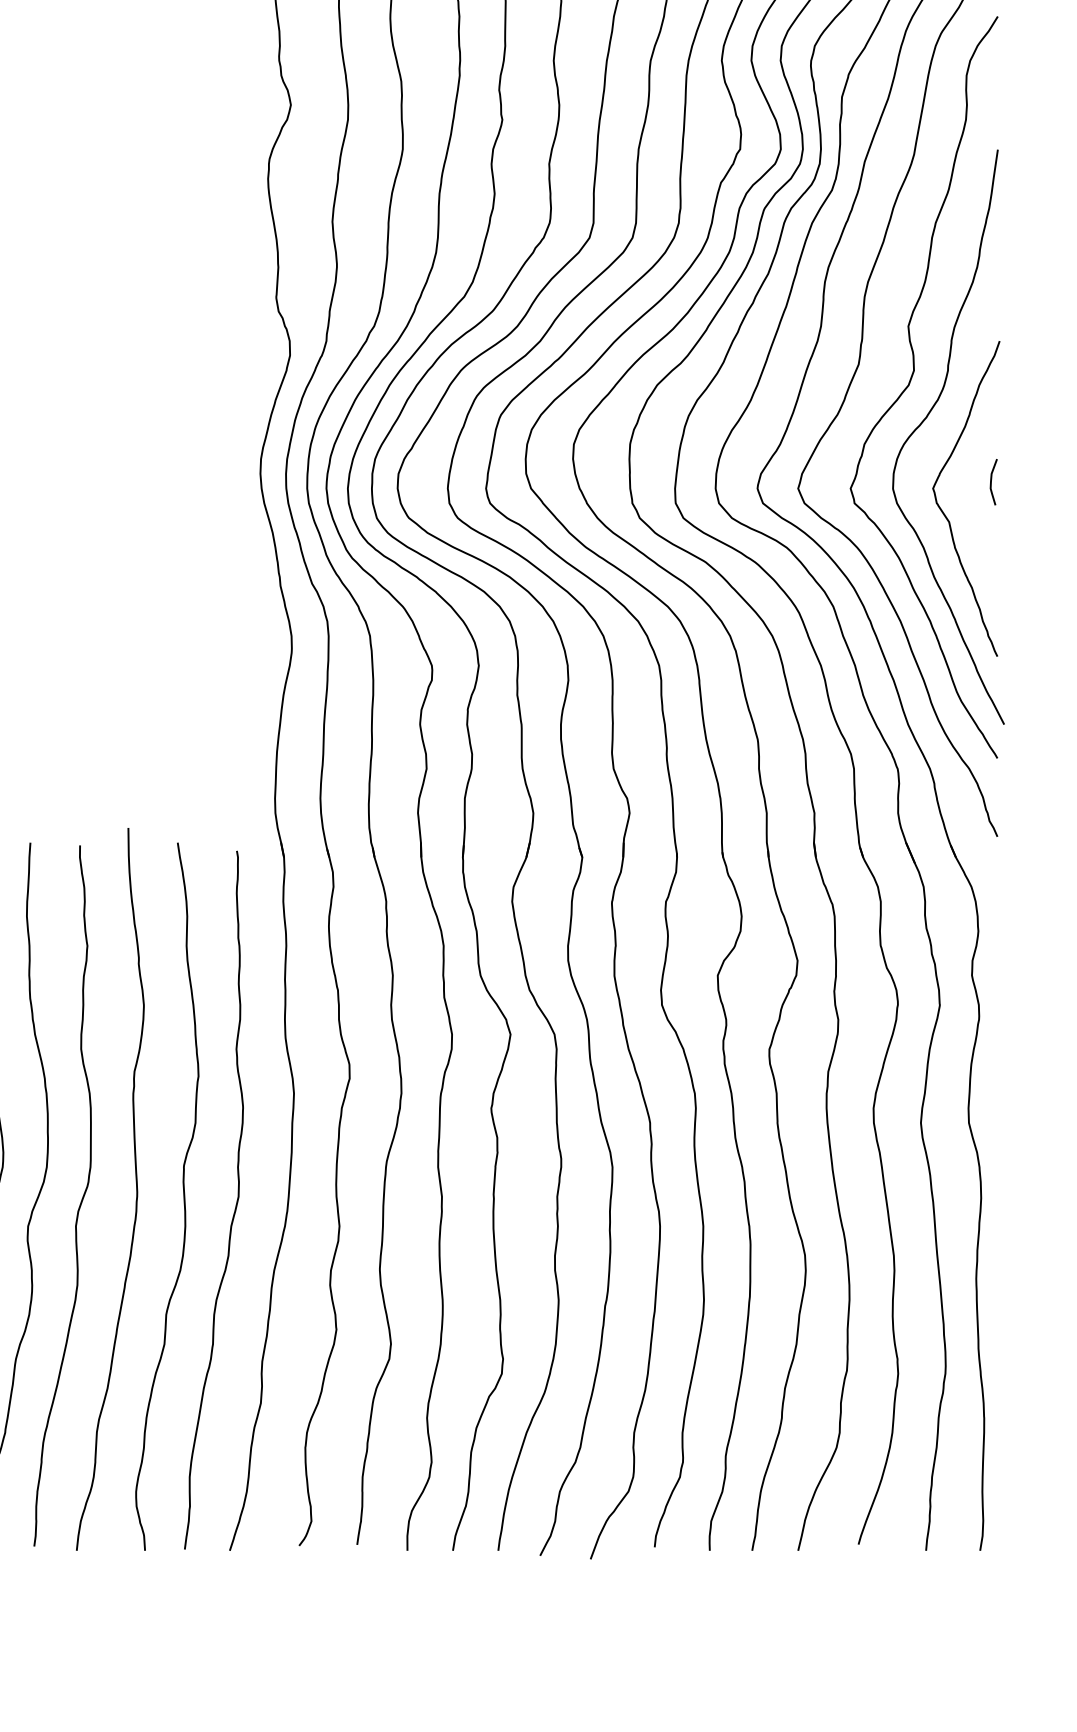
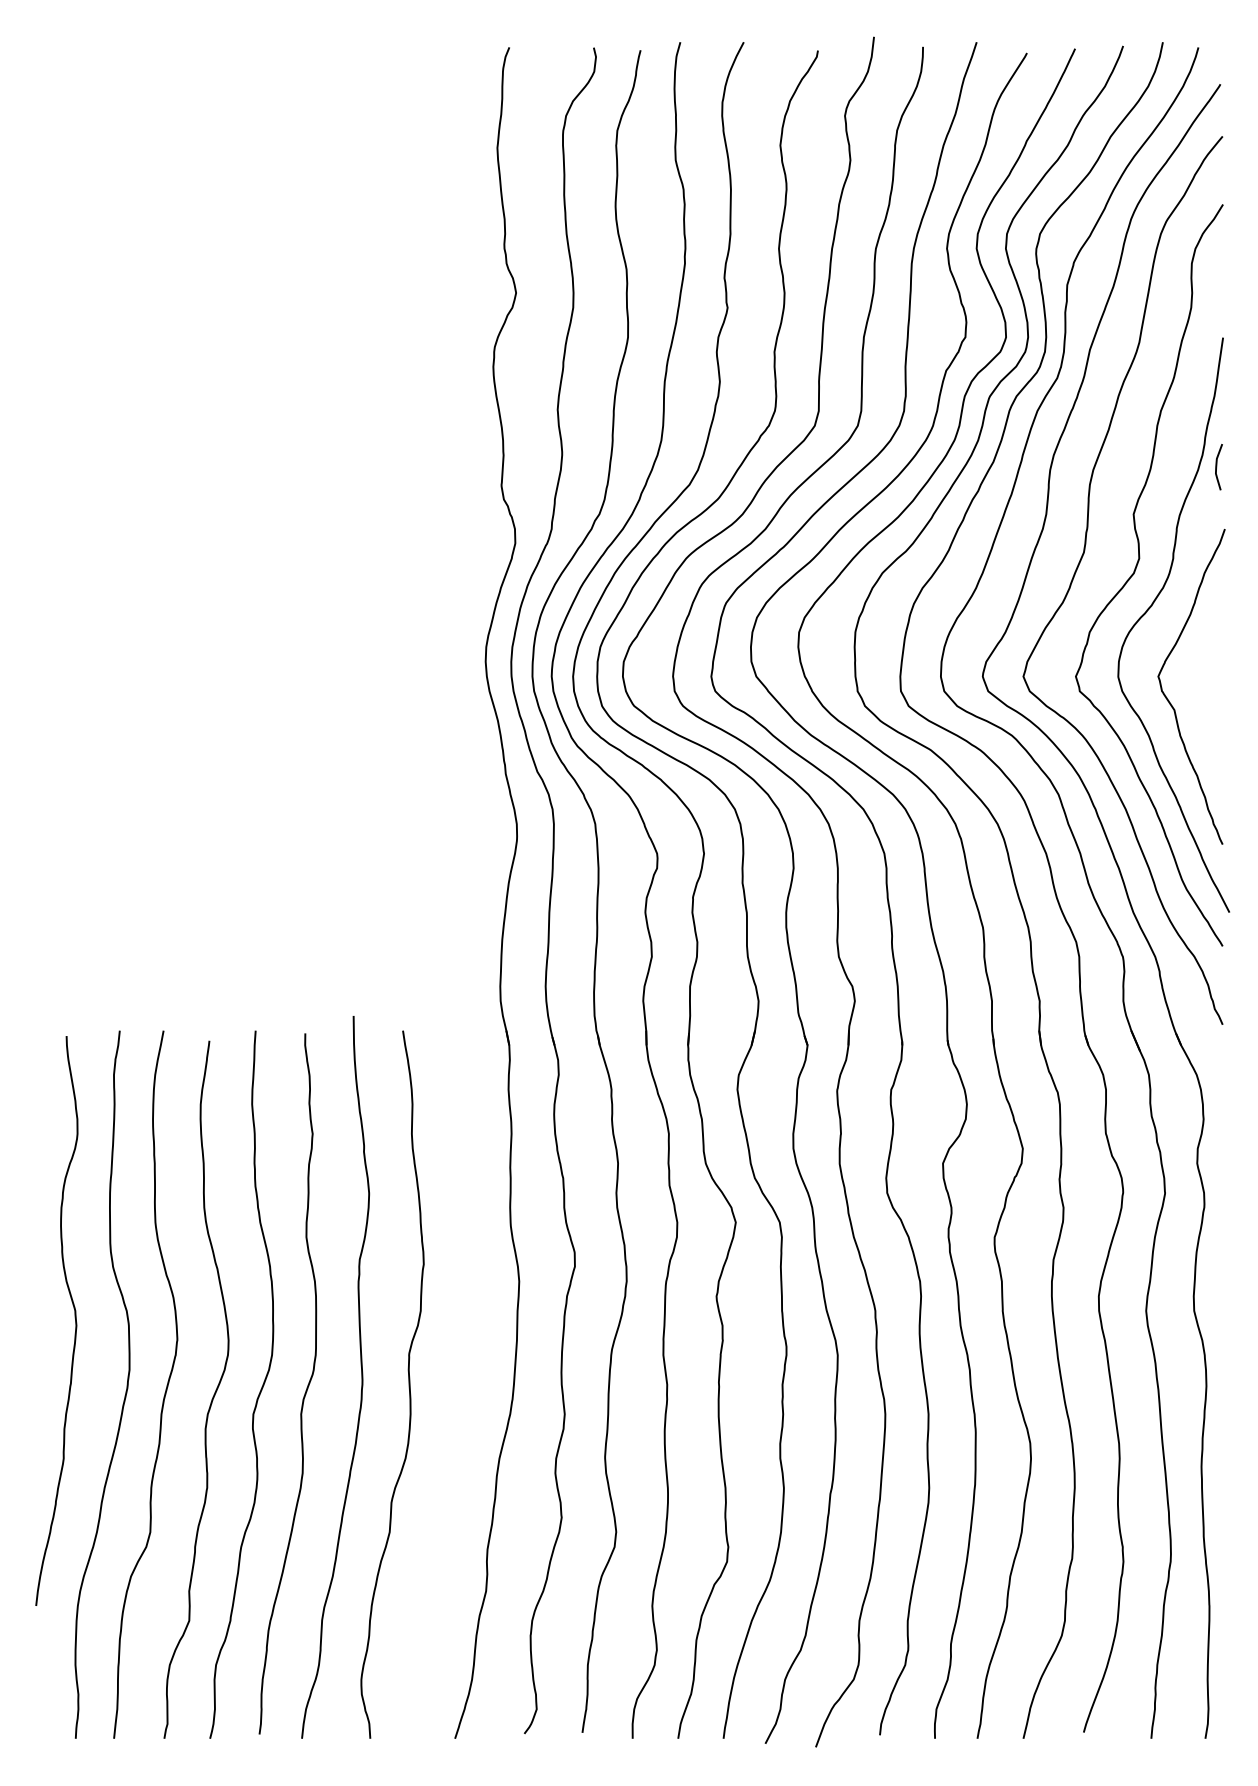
curve: (992, 482) -> (1217, 467), moved
curve: (235, 1205) -> (460, 1393), removed

